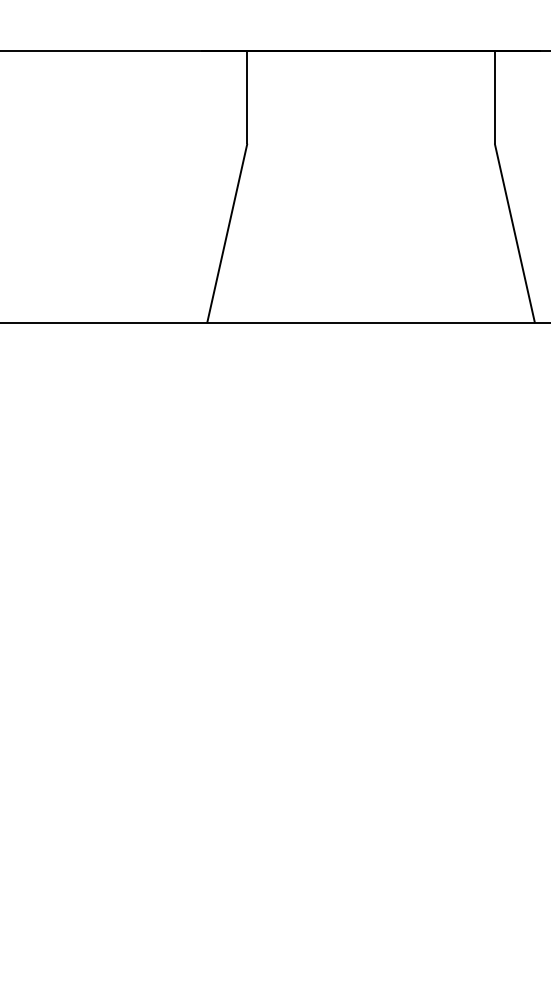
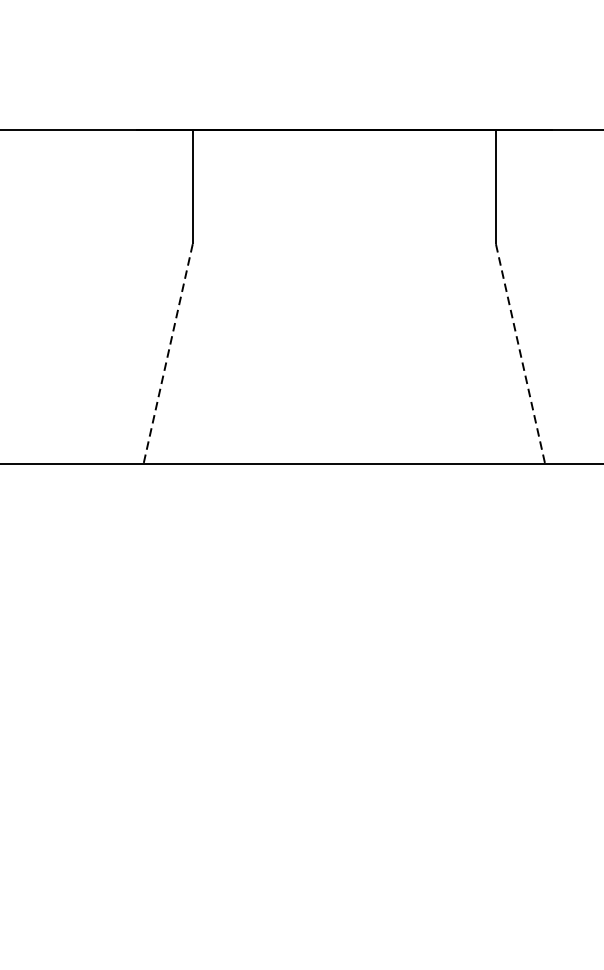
line: (227, 233) -> (168, 354), solid -> dashed
line: (515, 233) -> (521, 354), solid -> dashed

